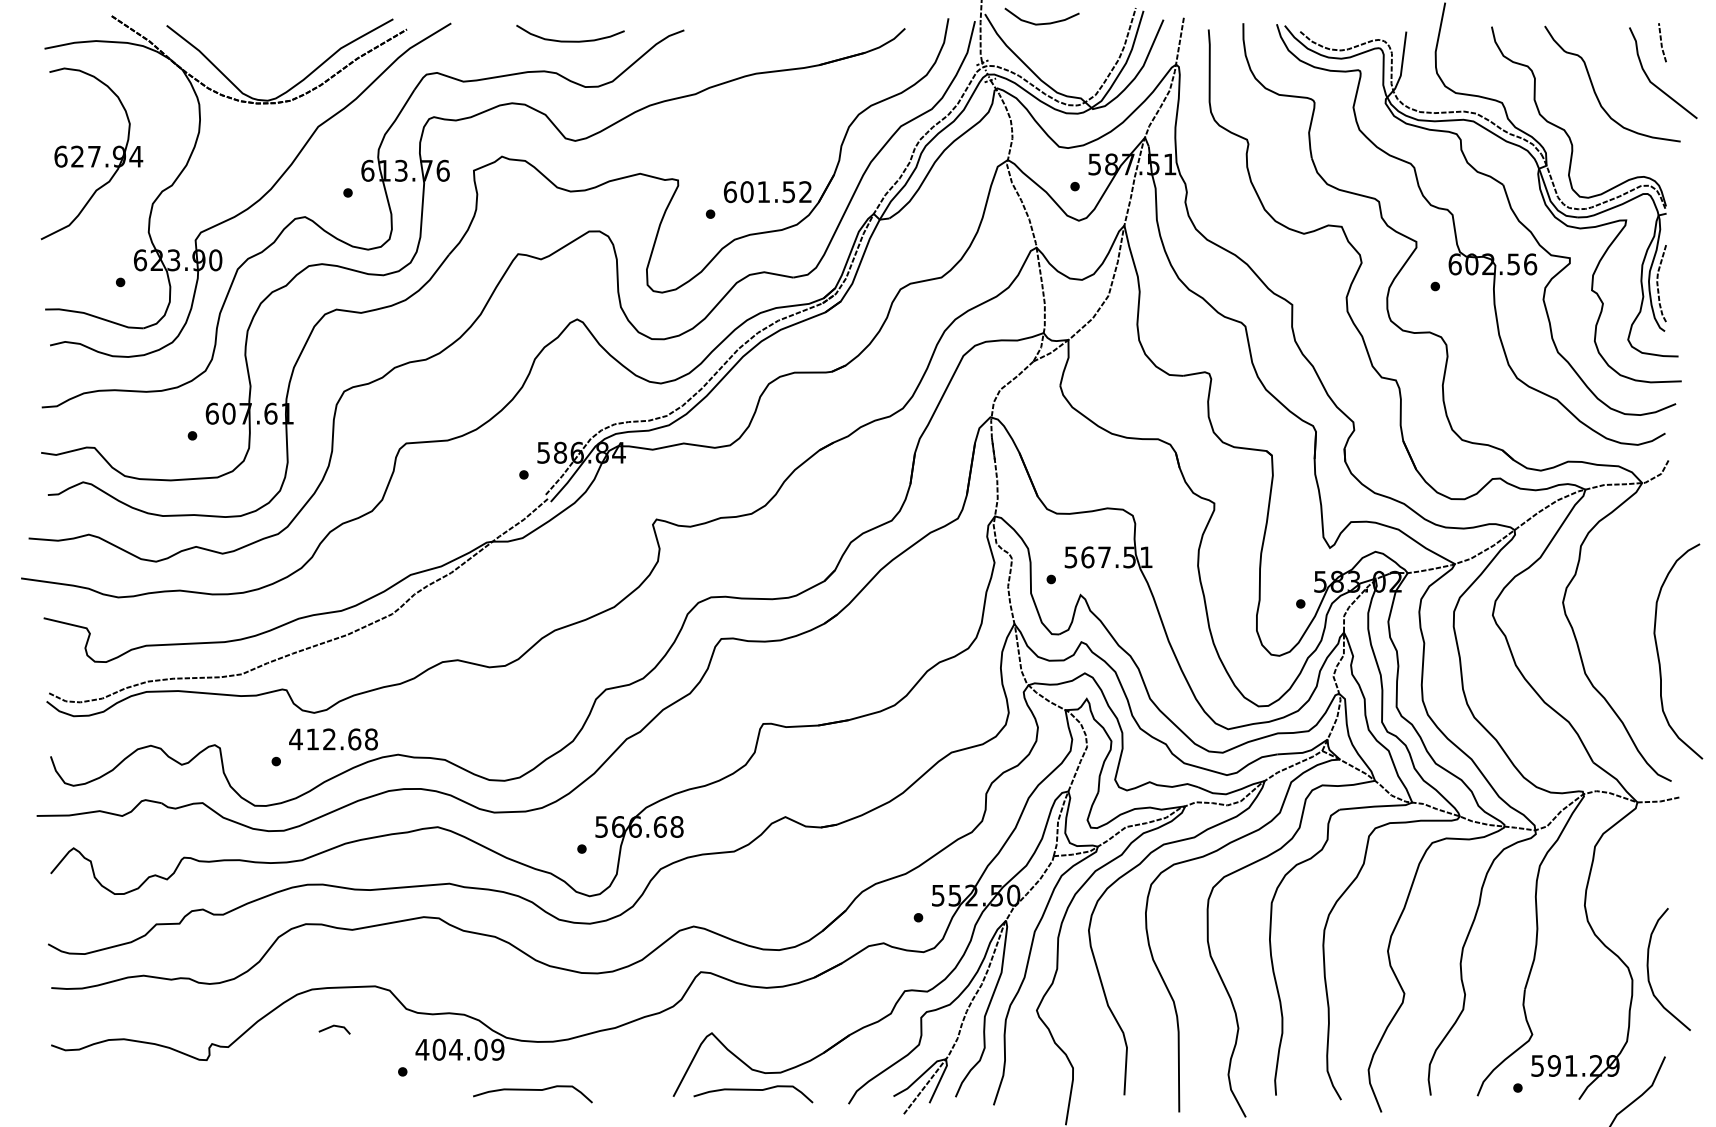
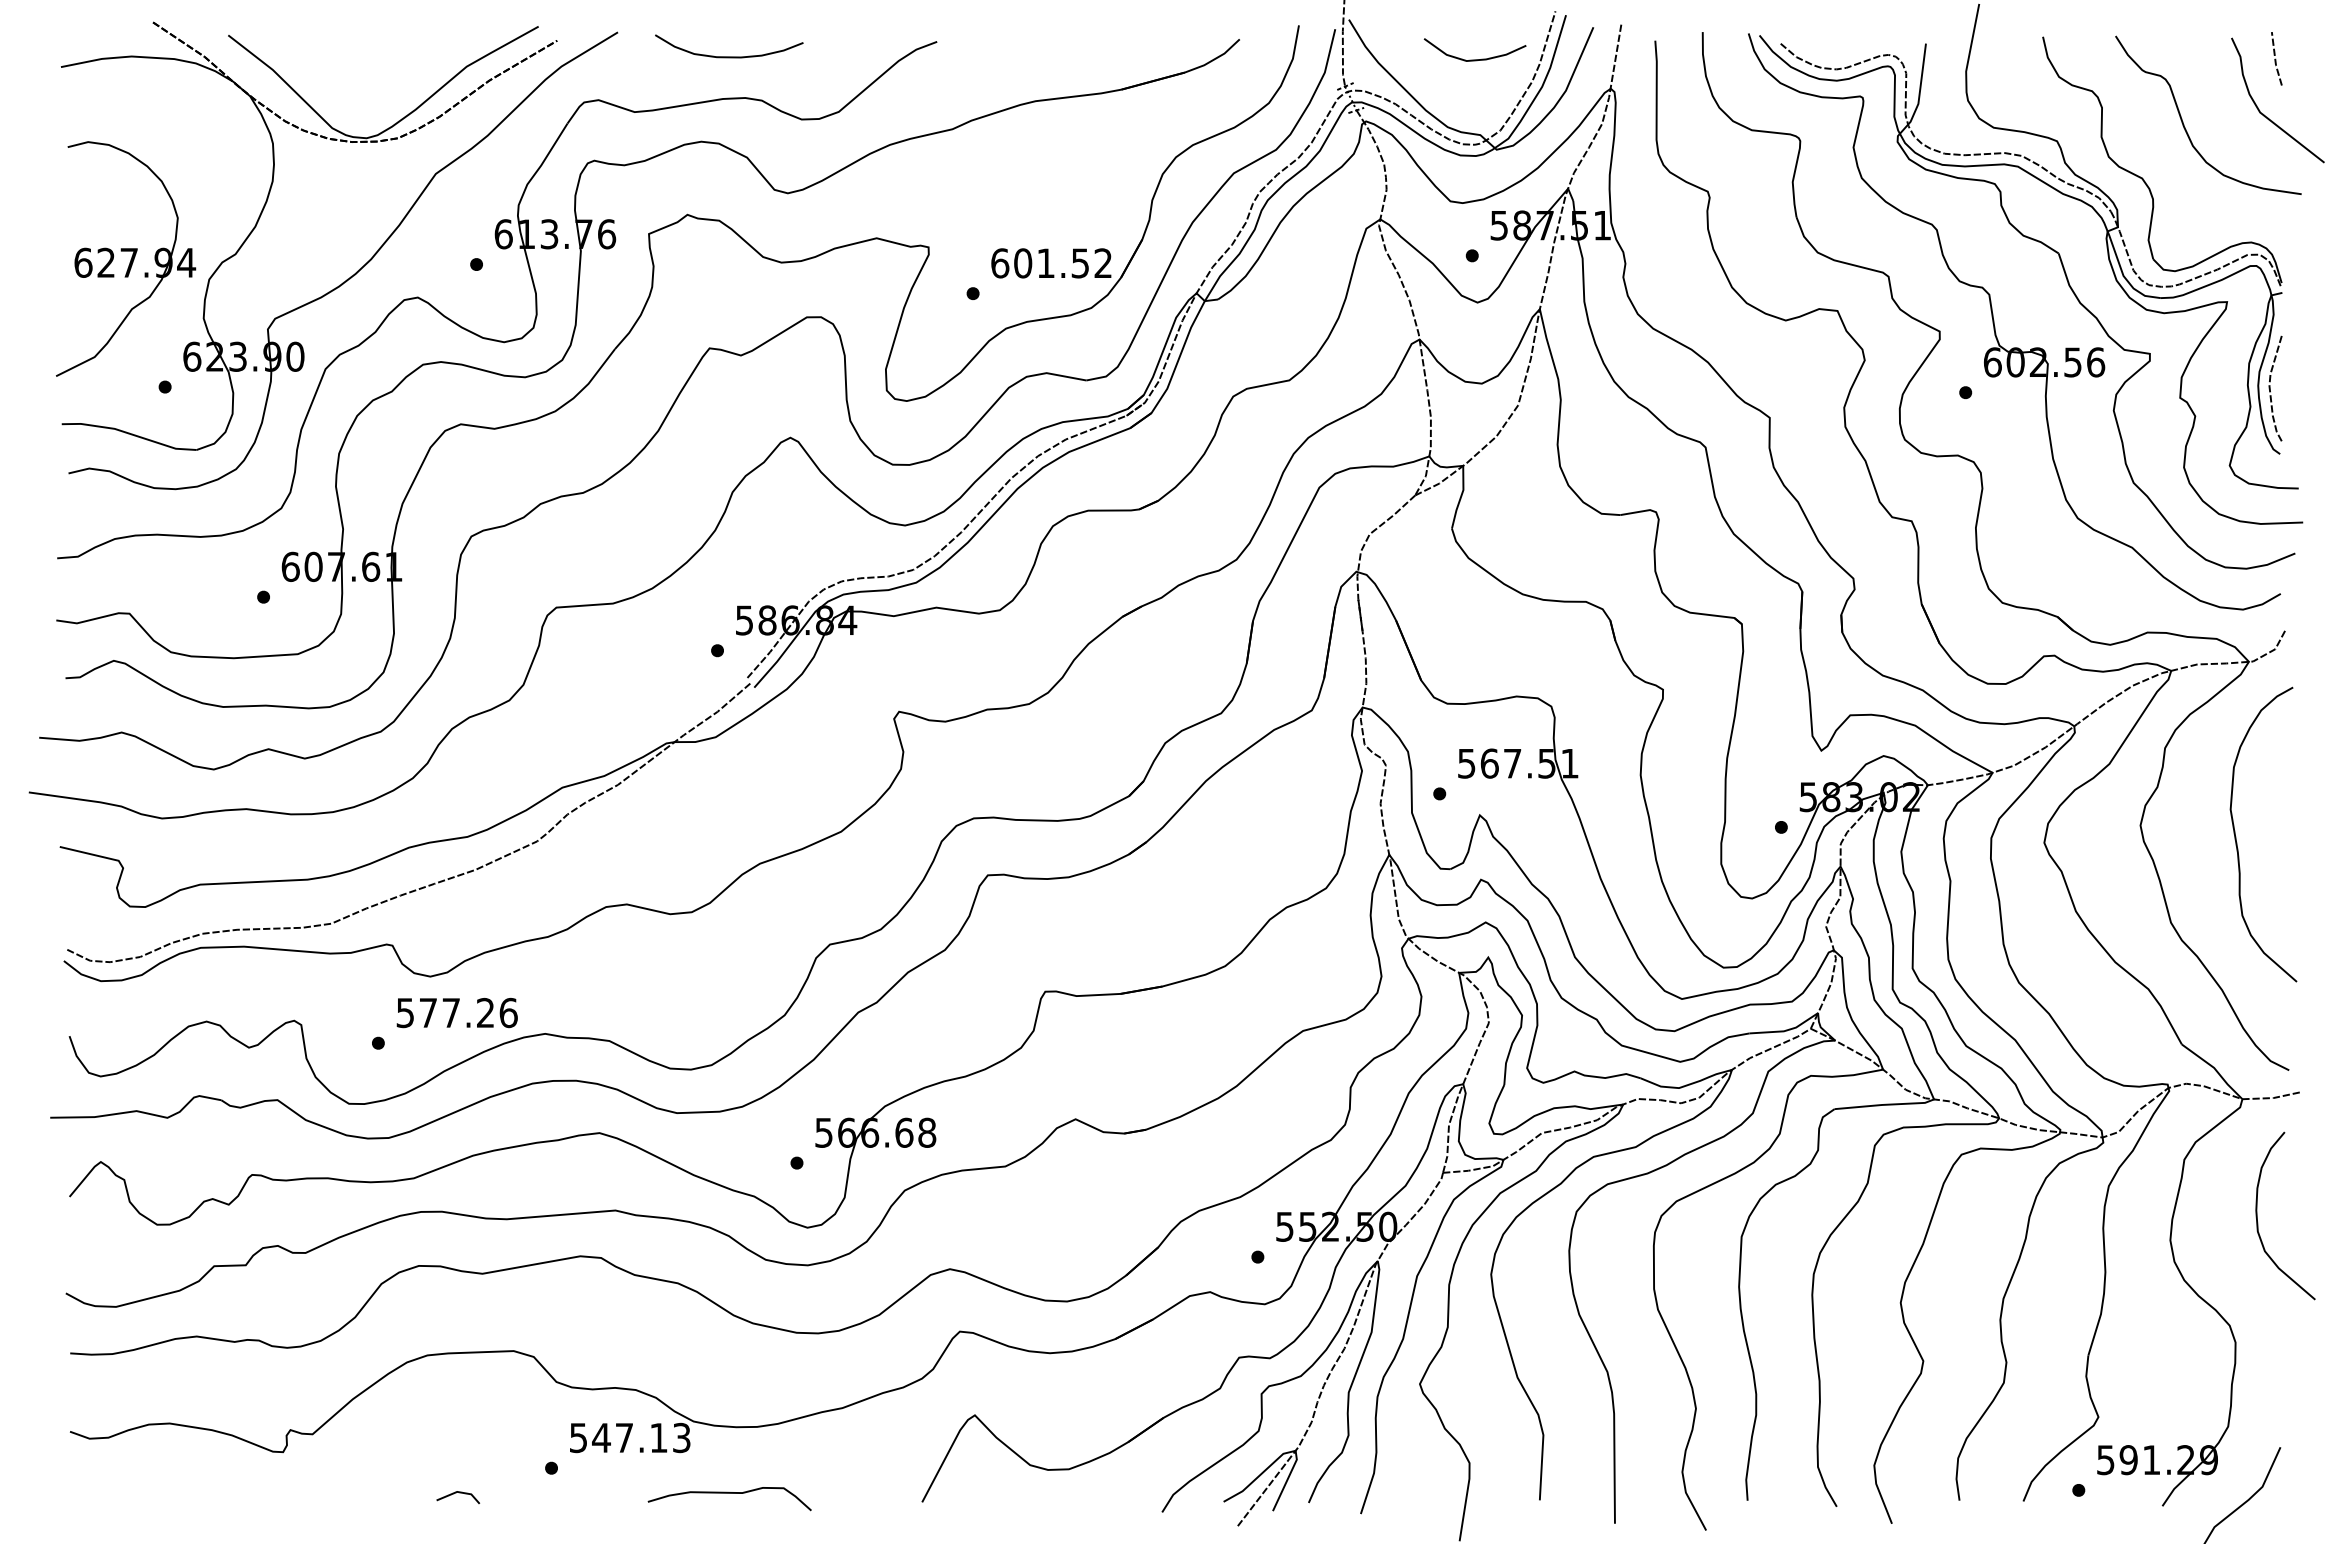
curve: (1041, 23) -> (1474, 59), moved
curve: (570, 41) -> (729, 56), moved
part: (92, 153) -> (126, 258), moved
curve: (1658, 652) -> (2236, 836), moved
text: (333, 739) -> (456, 1012), 412.68 -> 577.26
curve: (1649, 974) -> (2258, 1222), moved
line: (335, 1026) -> (459, 1493), moved
text: (459, 1049) -> (629, 1437), 404.09 -> 547.13
curve: (753, 1090) -> (1031, 1493), removed

